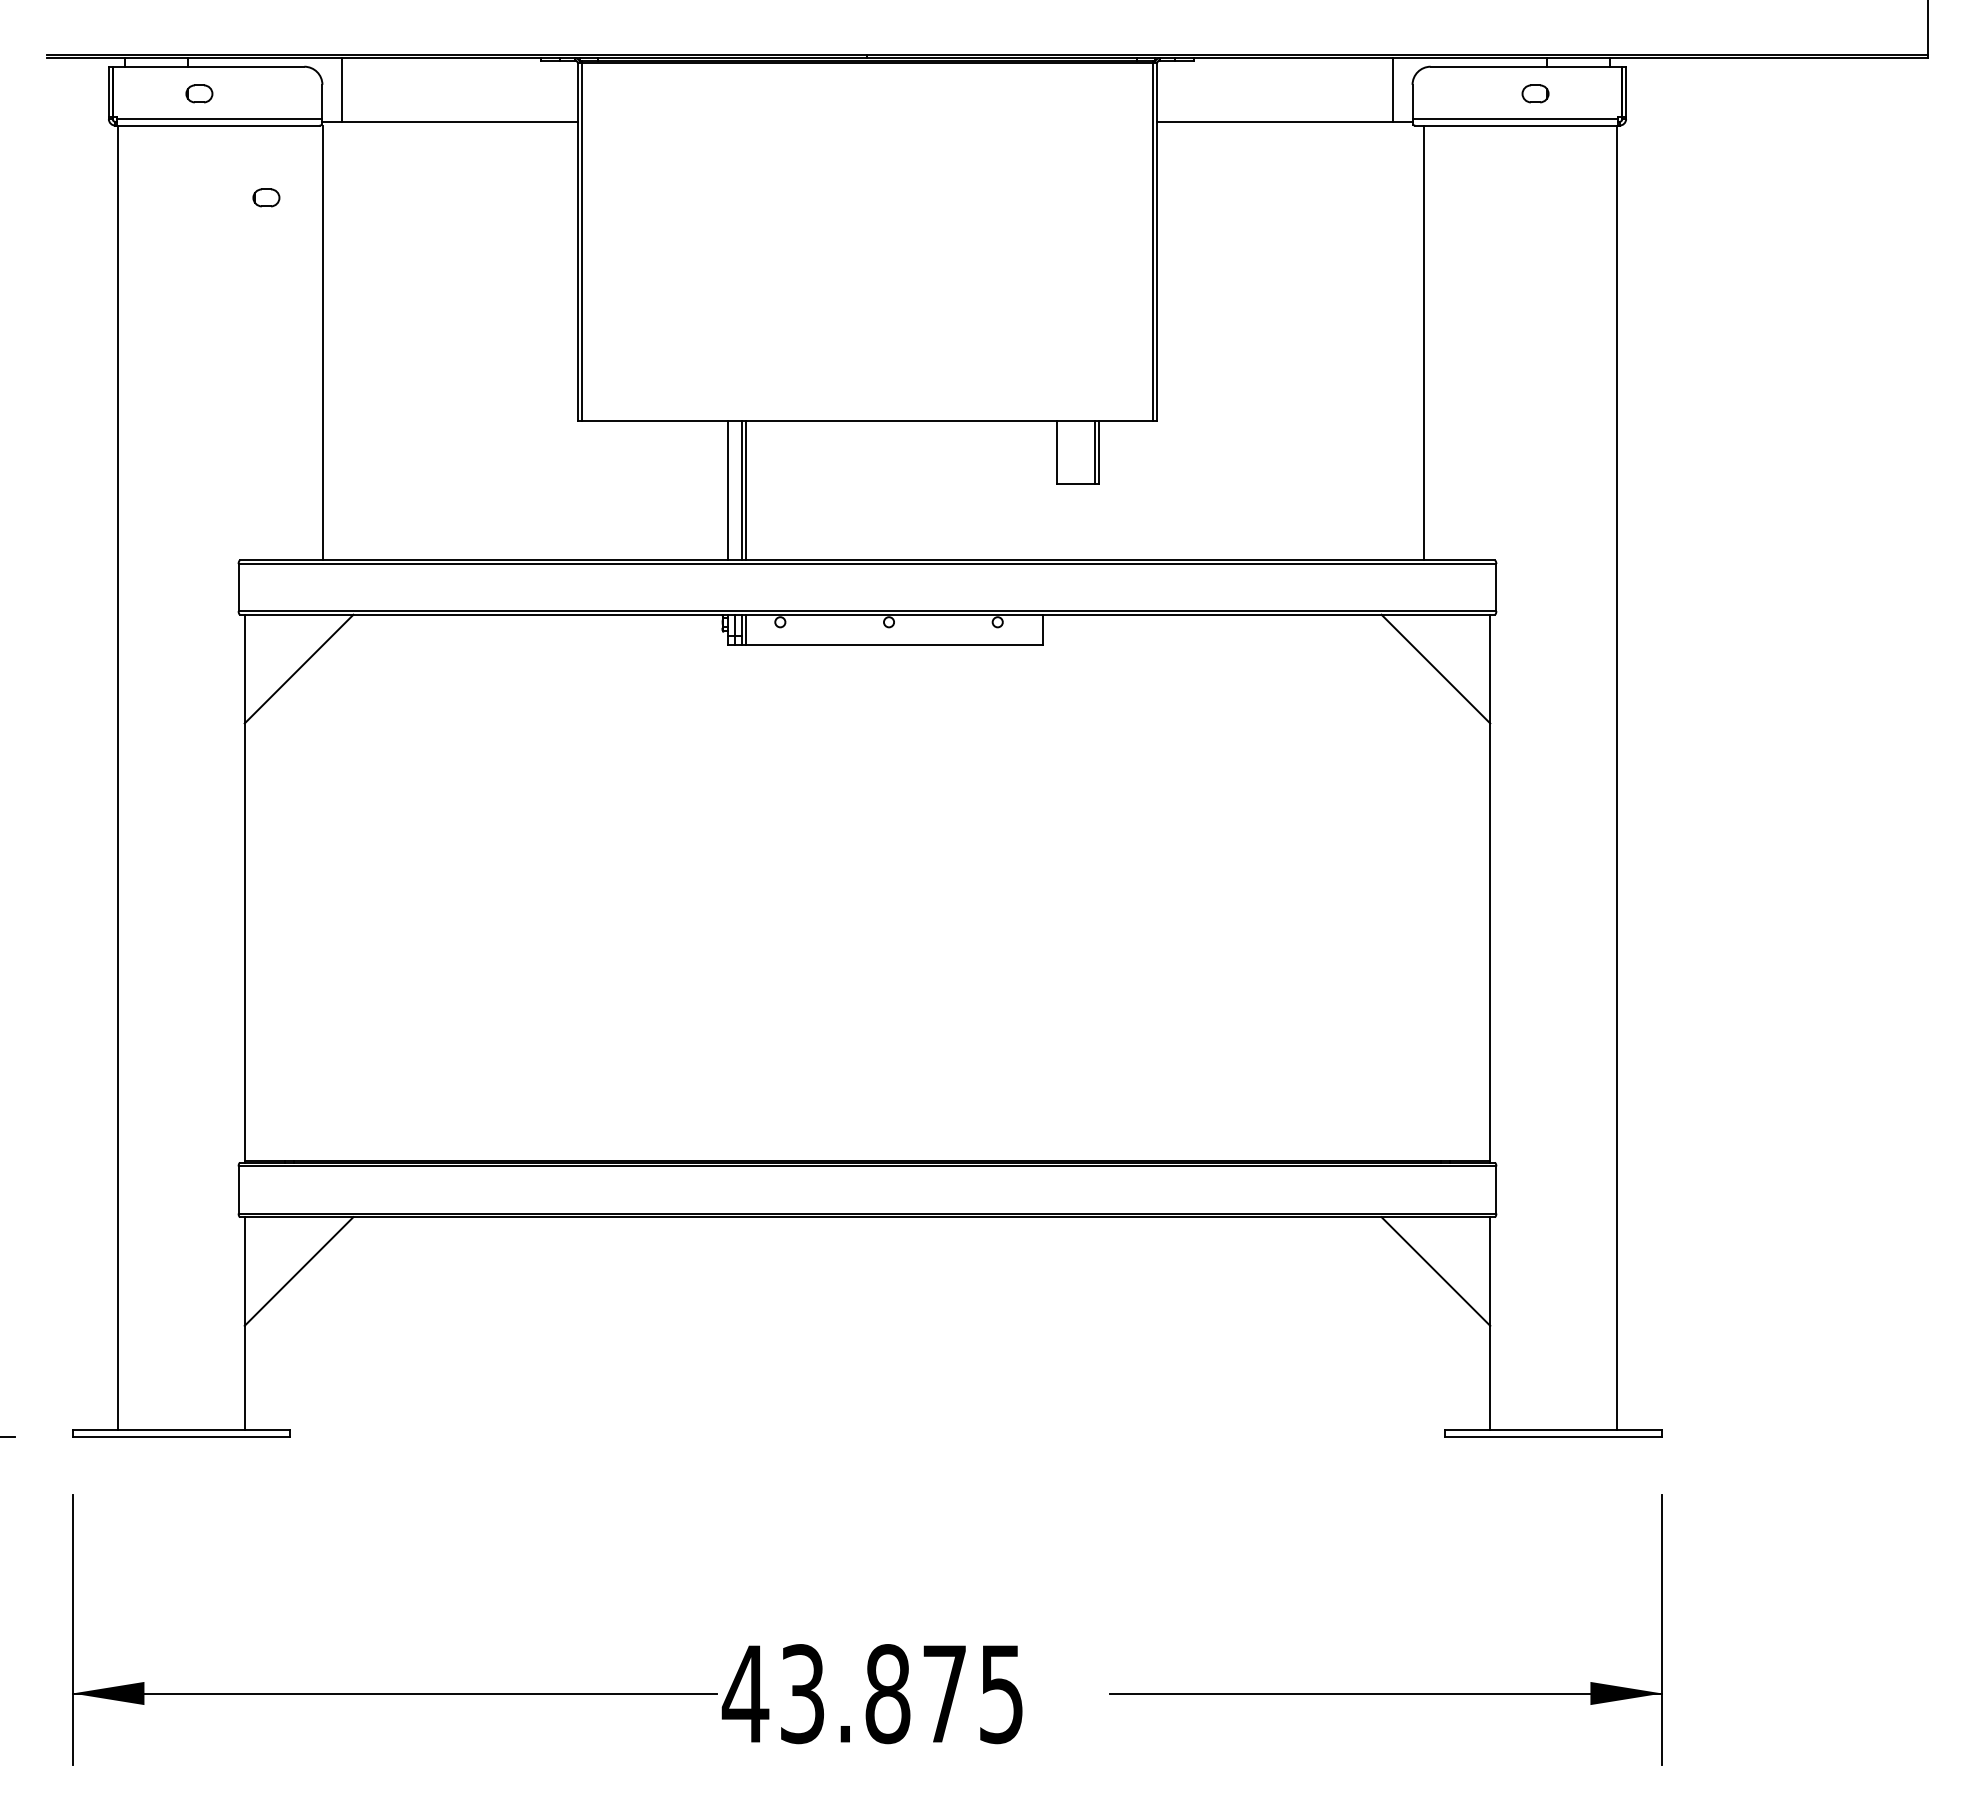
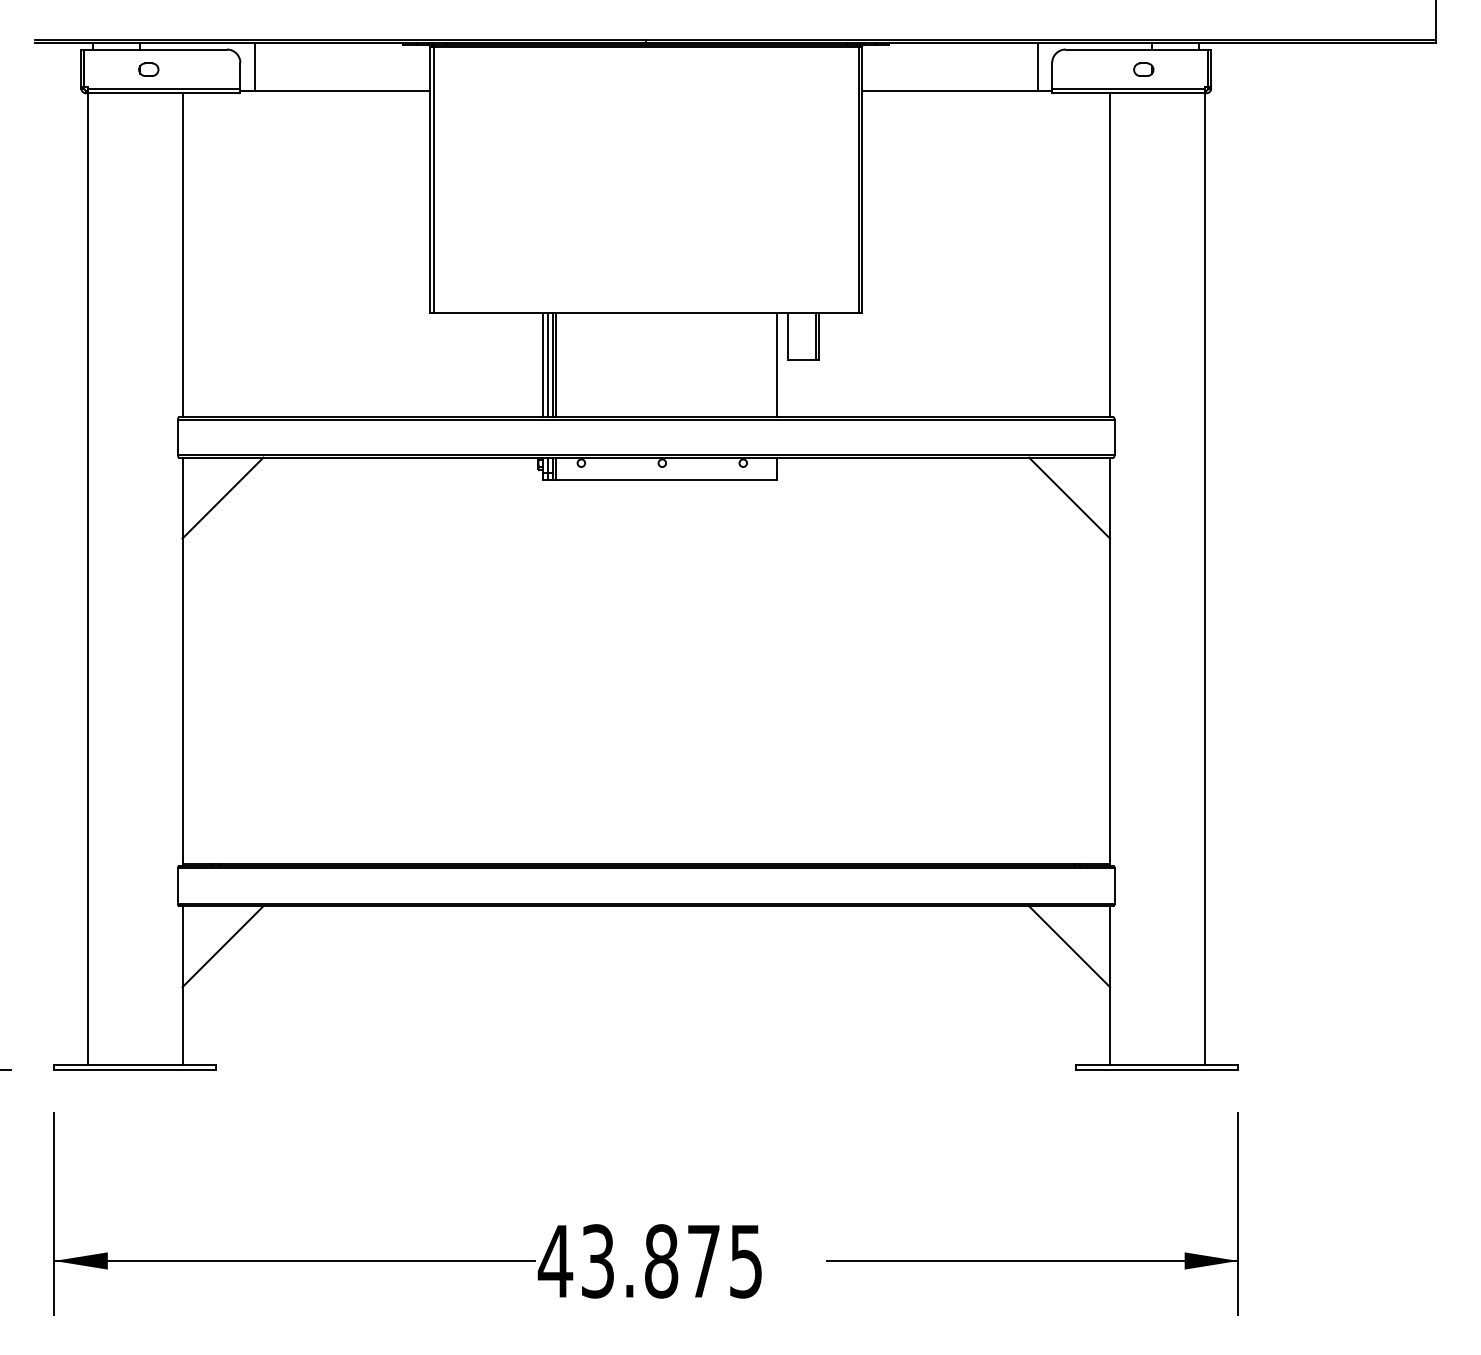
part: (266, 197) -> (198, 146), removed
line: (322, 342) -> (182, 254), moved
line: (1424, 342) -> (1110, 254), moved
line: (735, 490) -> (547, 365), added
line: (1043, 490) -> (777, 365), added

